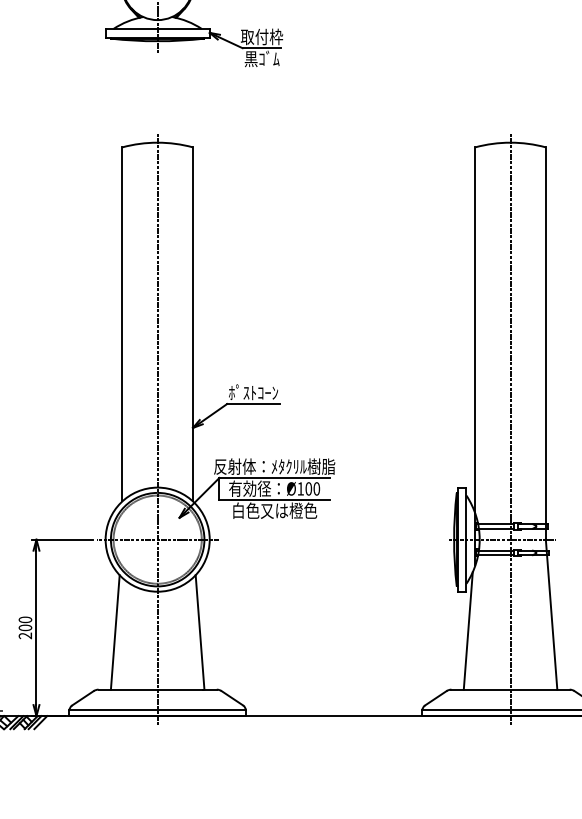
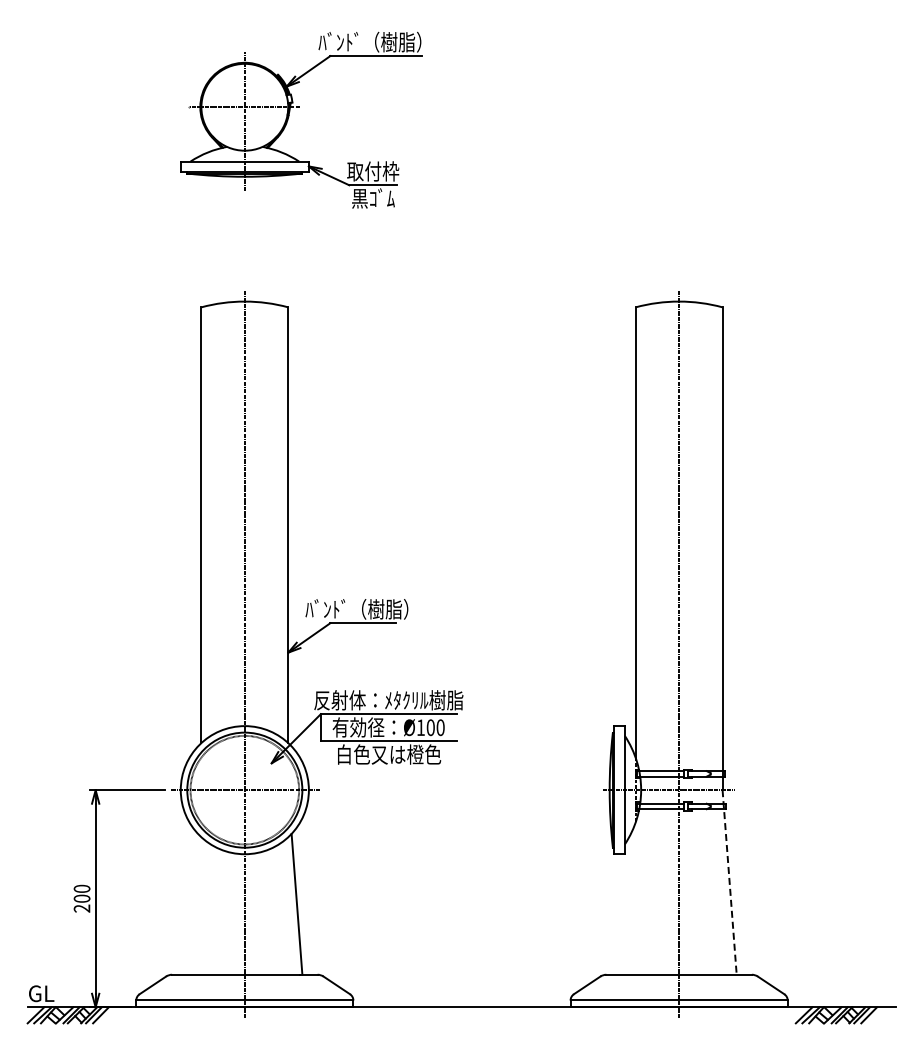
text: (248, 392) -> (356, 609), ﾎﾟｽﾄｺｰﾝ -> ﾊﾞﾝﾄﾞ（樹脂）
line: (551, 614) -> (729, 882), solid -> dashed
line: (467, 630) -> (626, 902), removed
line: (115, 631) -> (192, 903), removed

